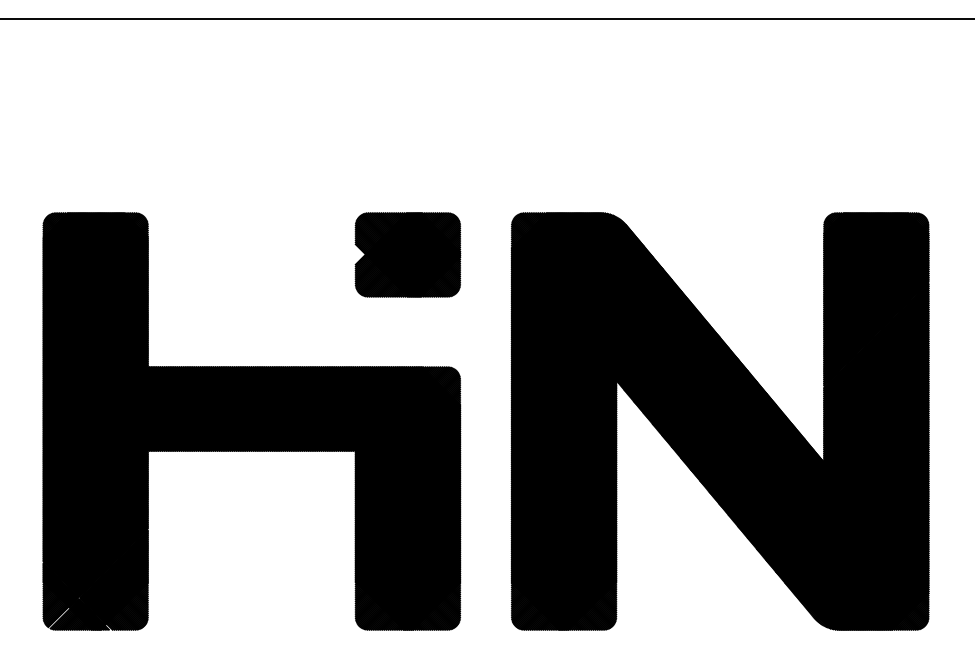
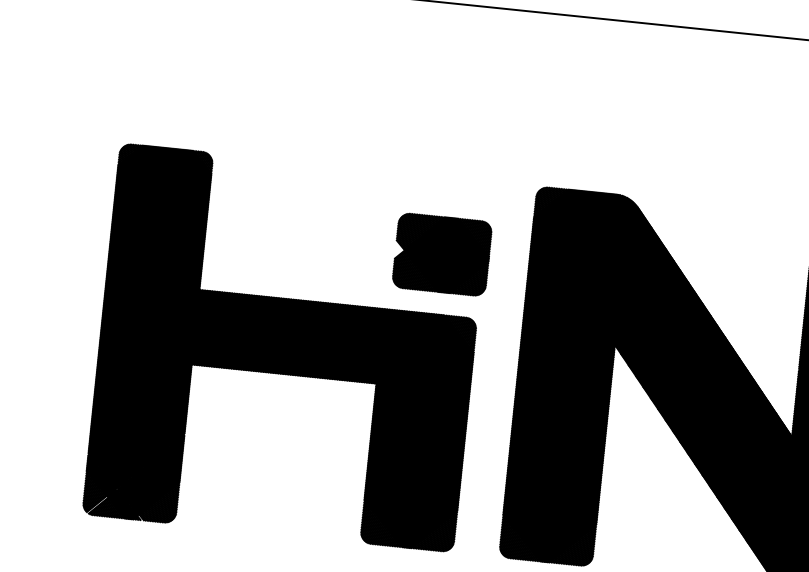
part: (407, 254) -> (441, 254), moved

